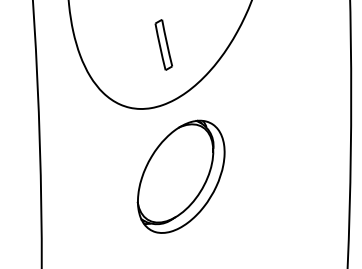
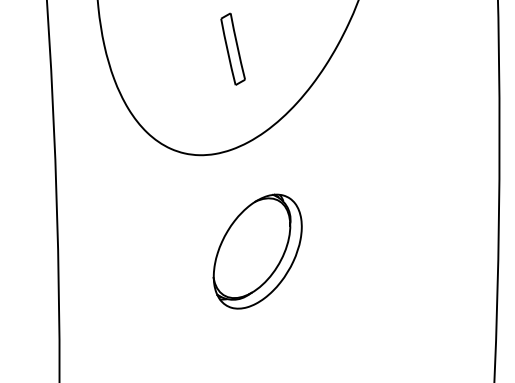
part: (163, 44) -> (232, 48), moved
part: (181, 176) -> (257, 251), size x0.71

